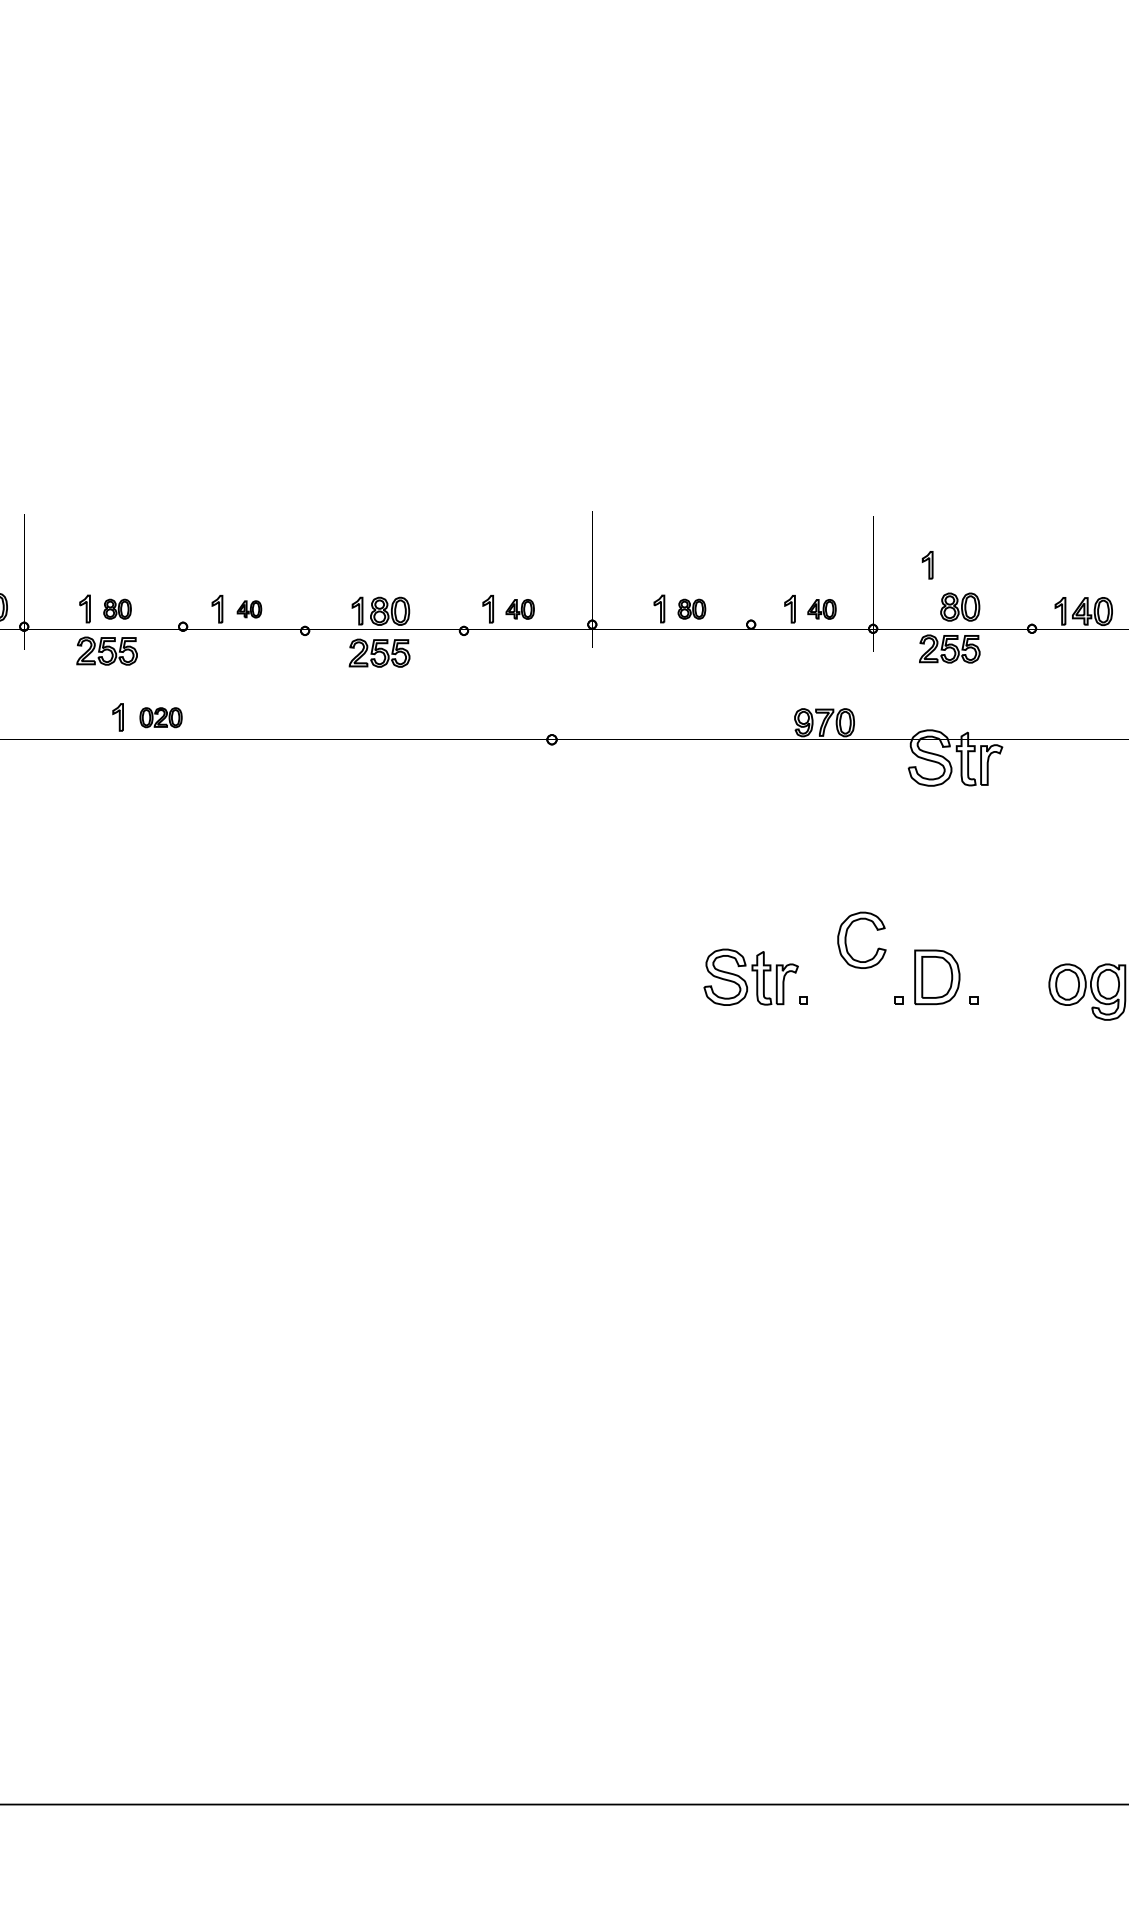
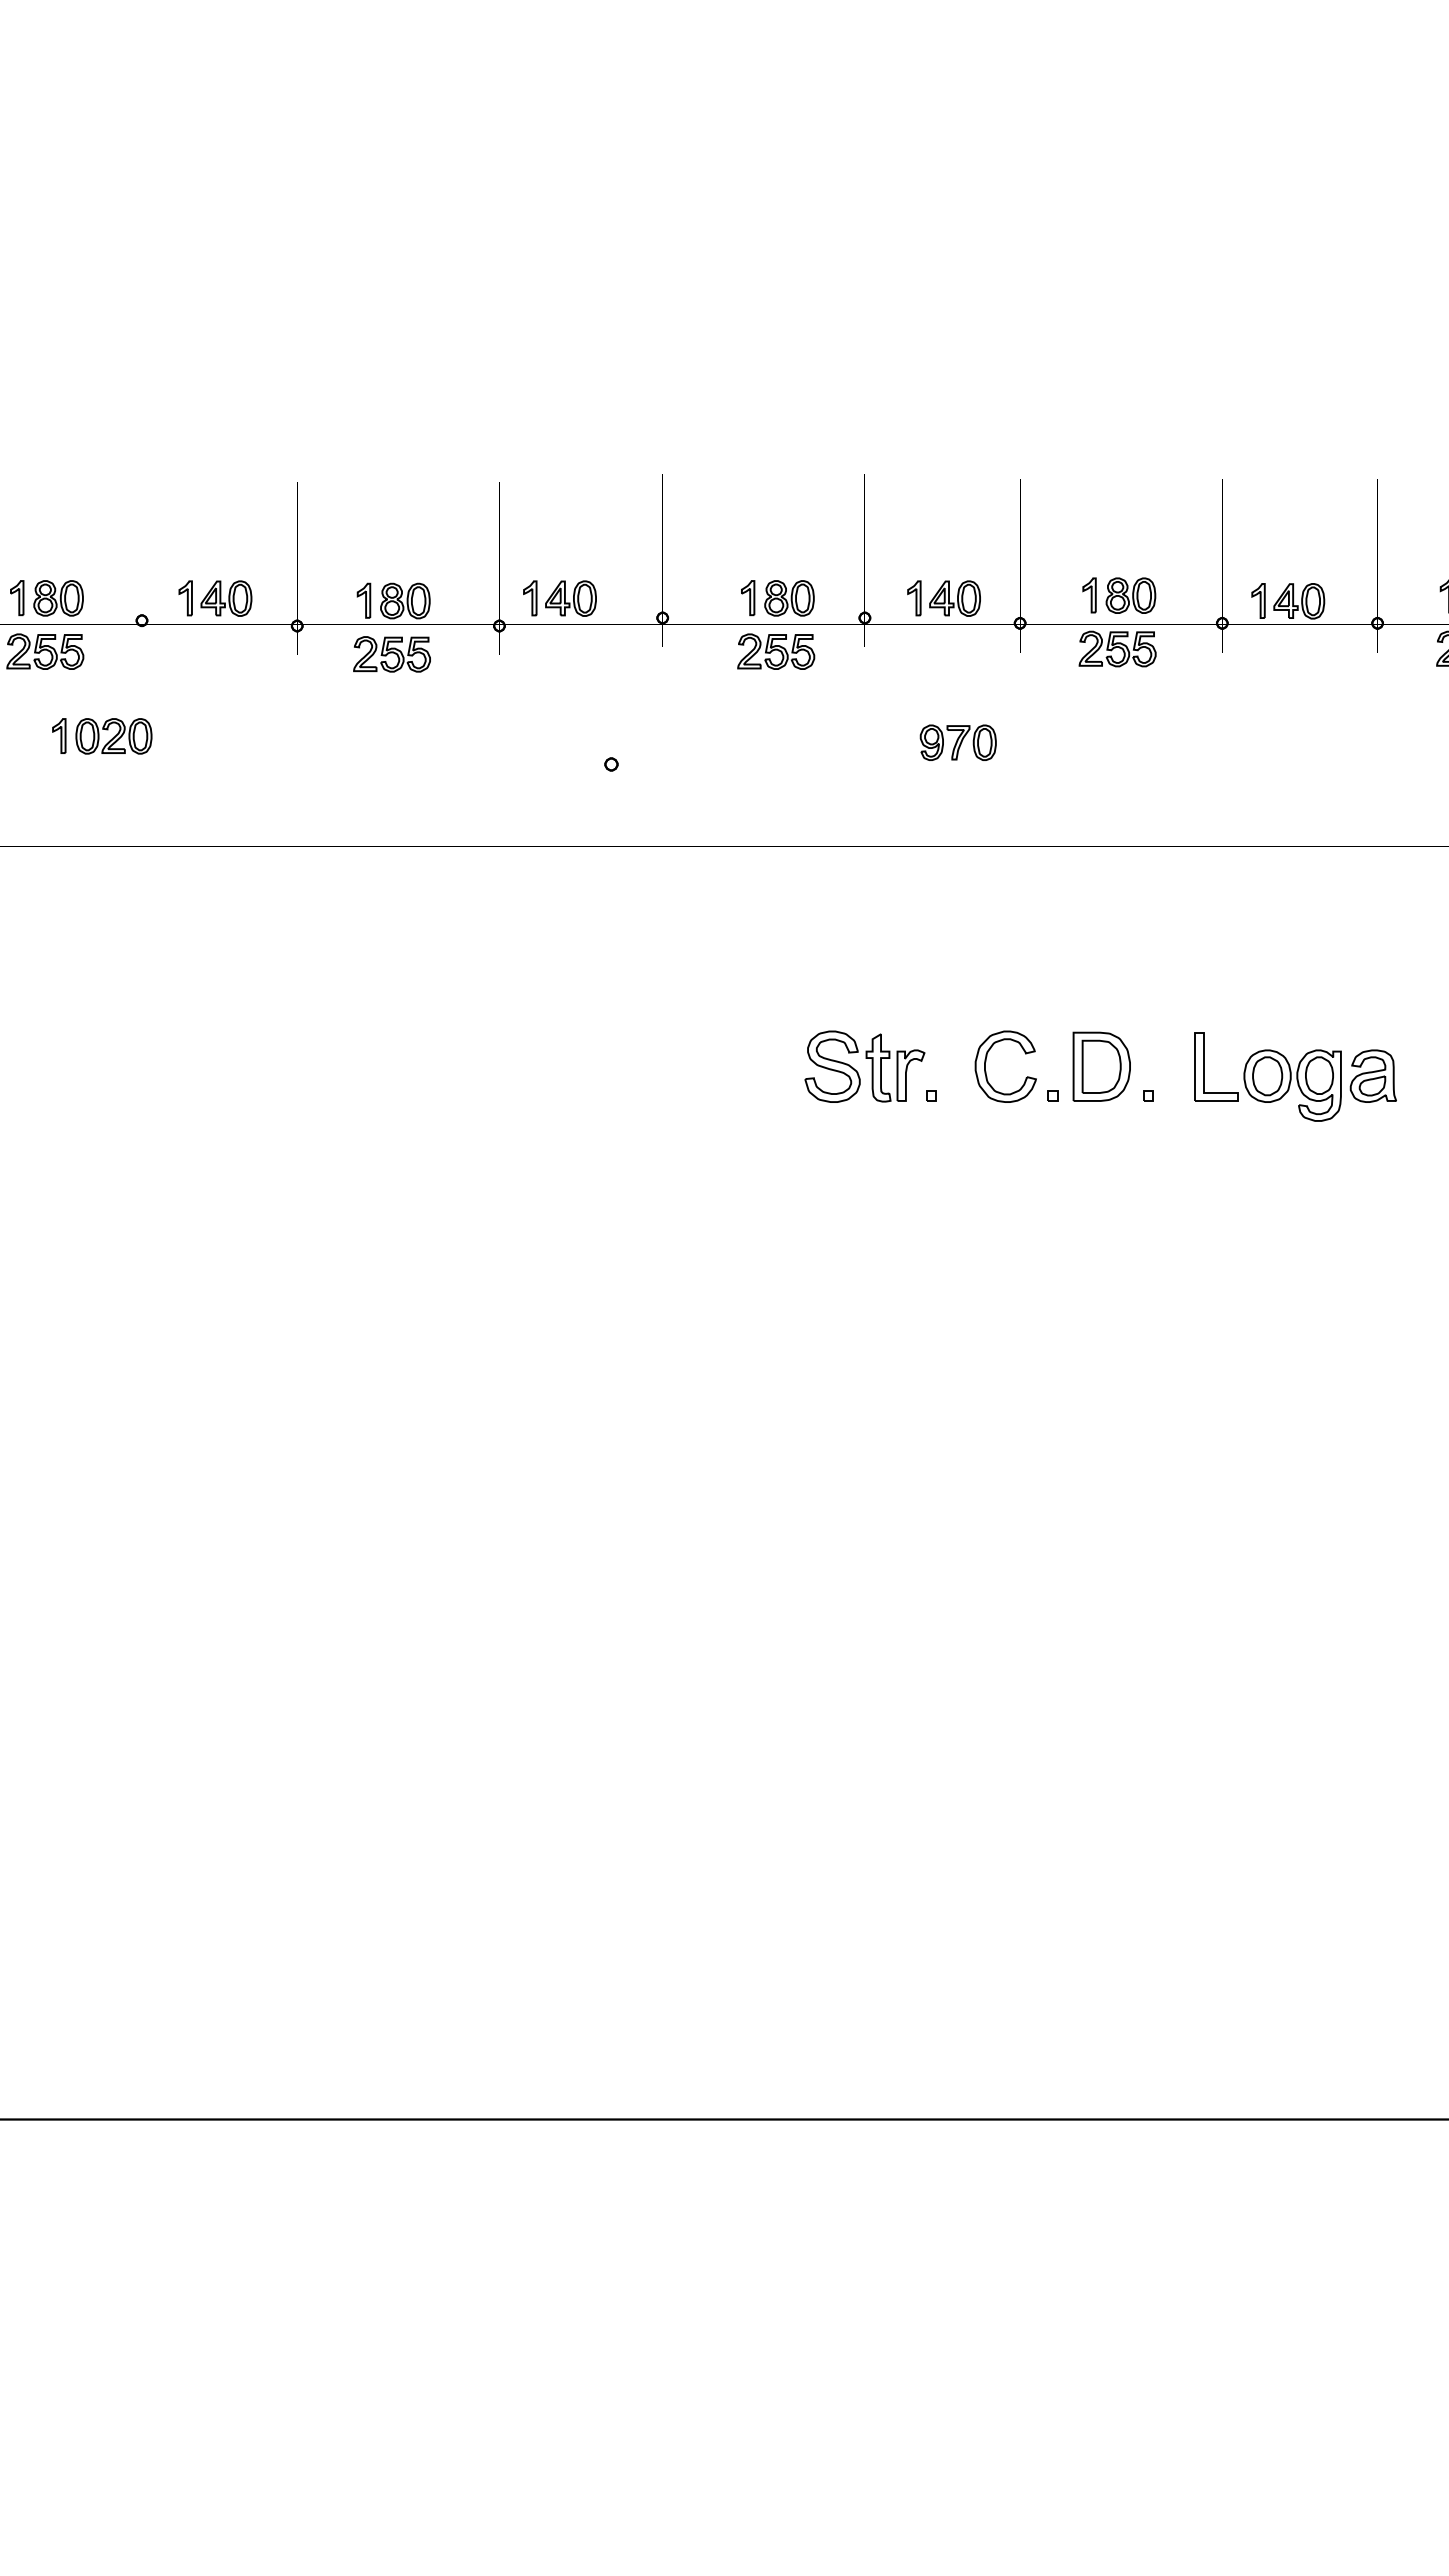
part: (927, 565) -> (1089, 595), moved
part: (117, 609) -> (58, 598), size x1.43
part: (249, 609) -> (226, 598), size x1.67
part: (519, 609) -> (570, 598), size x1.43
part: (691, 609) -> (789, 598), size x1.43
part: (821, 609) -> (954, 598), size x1.43
part: (681, 650) -> (776, 651), added
part: (160, 717) -> (113, 736), size x1.43
part: (960, 757) -> (1131, 787), removed
part: (846, 936) -> (986, 1061), moved
part: (1018, 977) -> (1204, 1066), added

